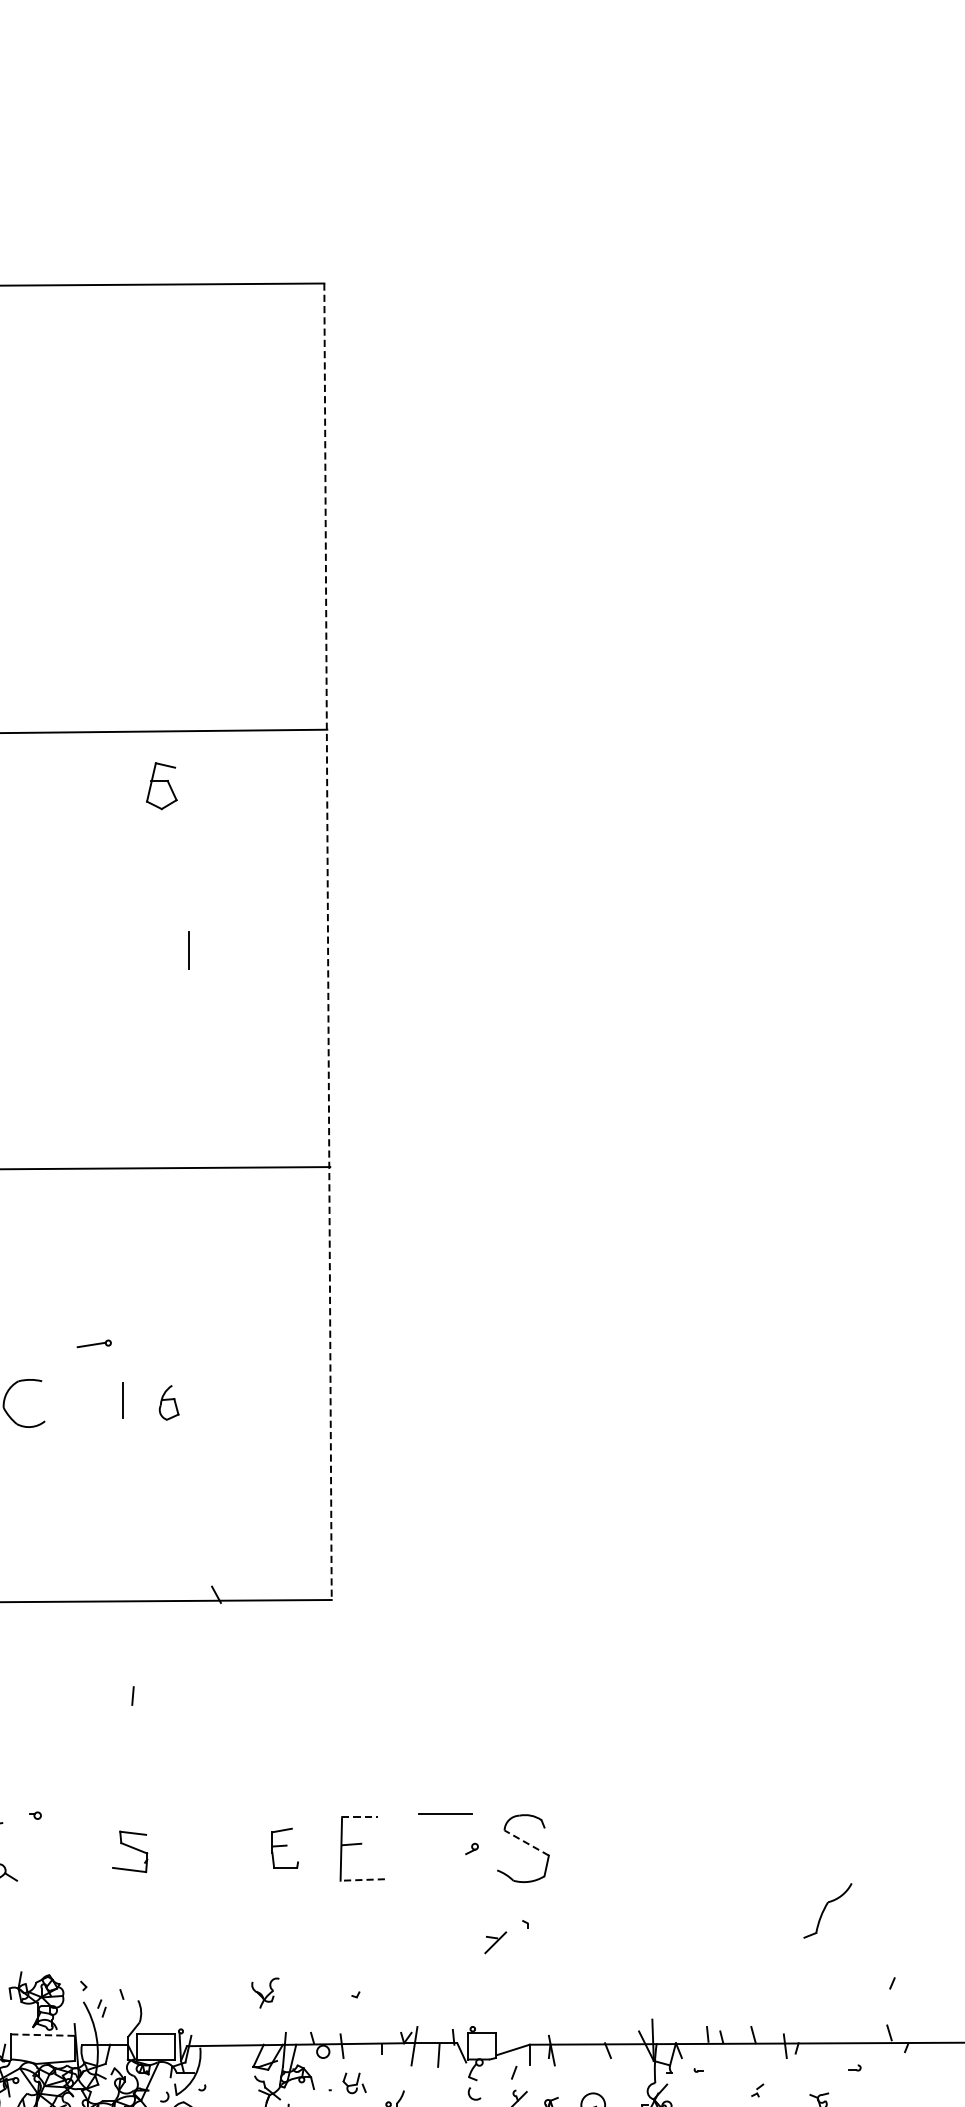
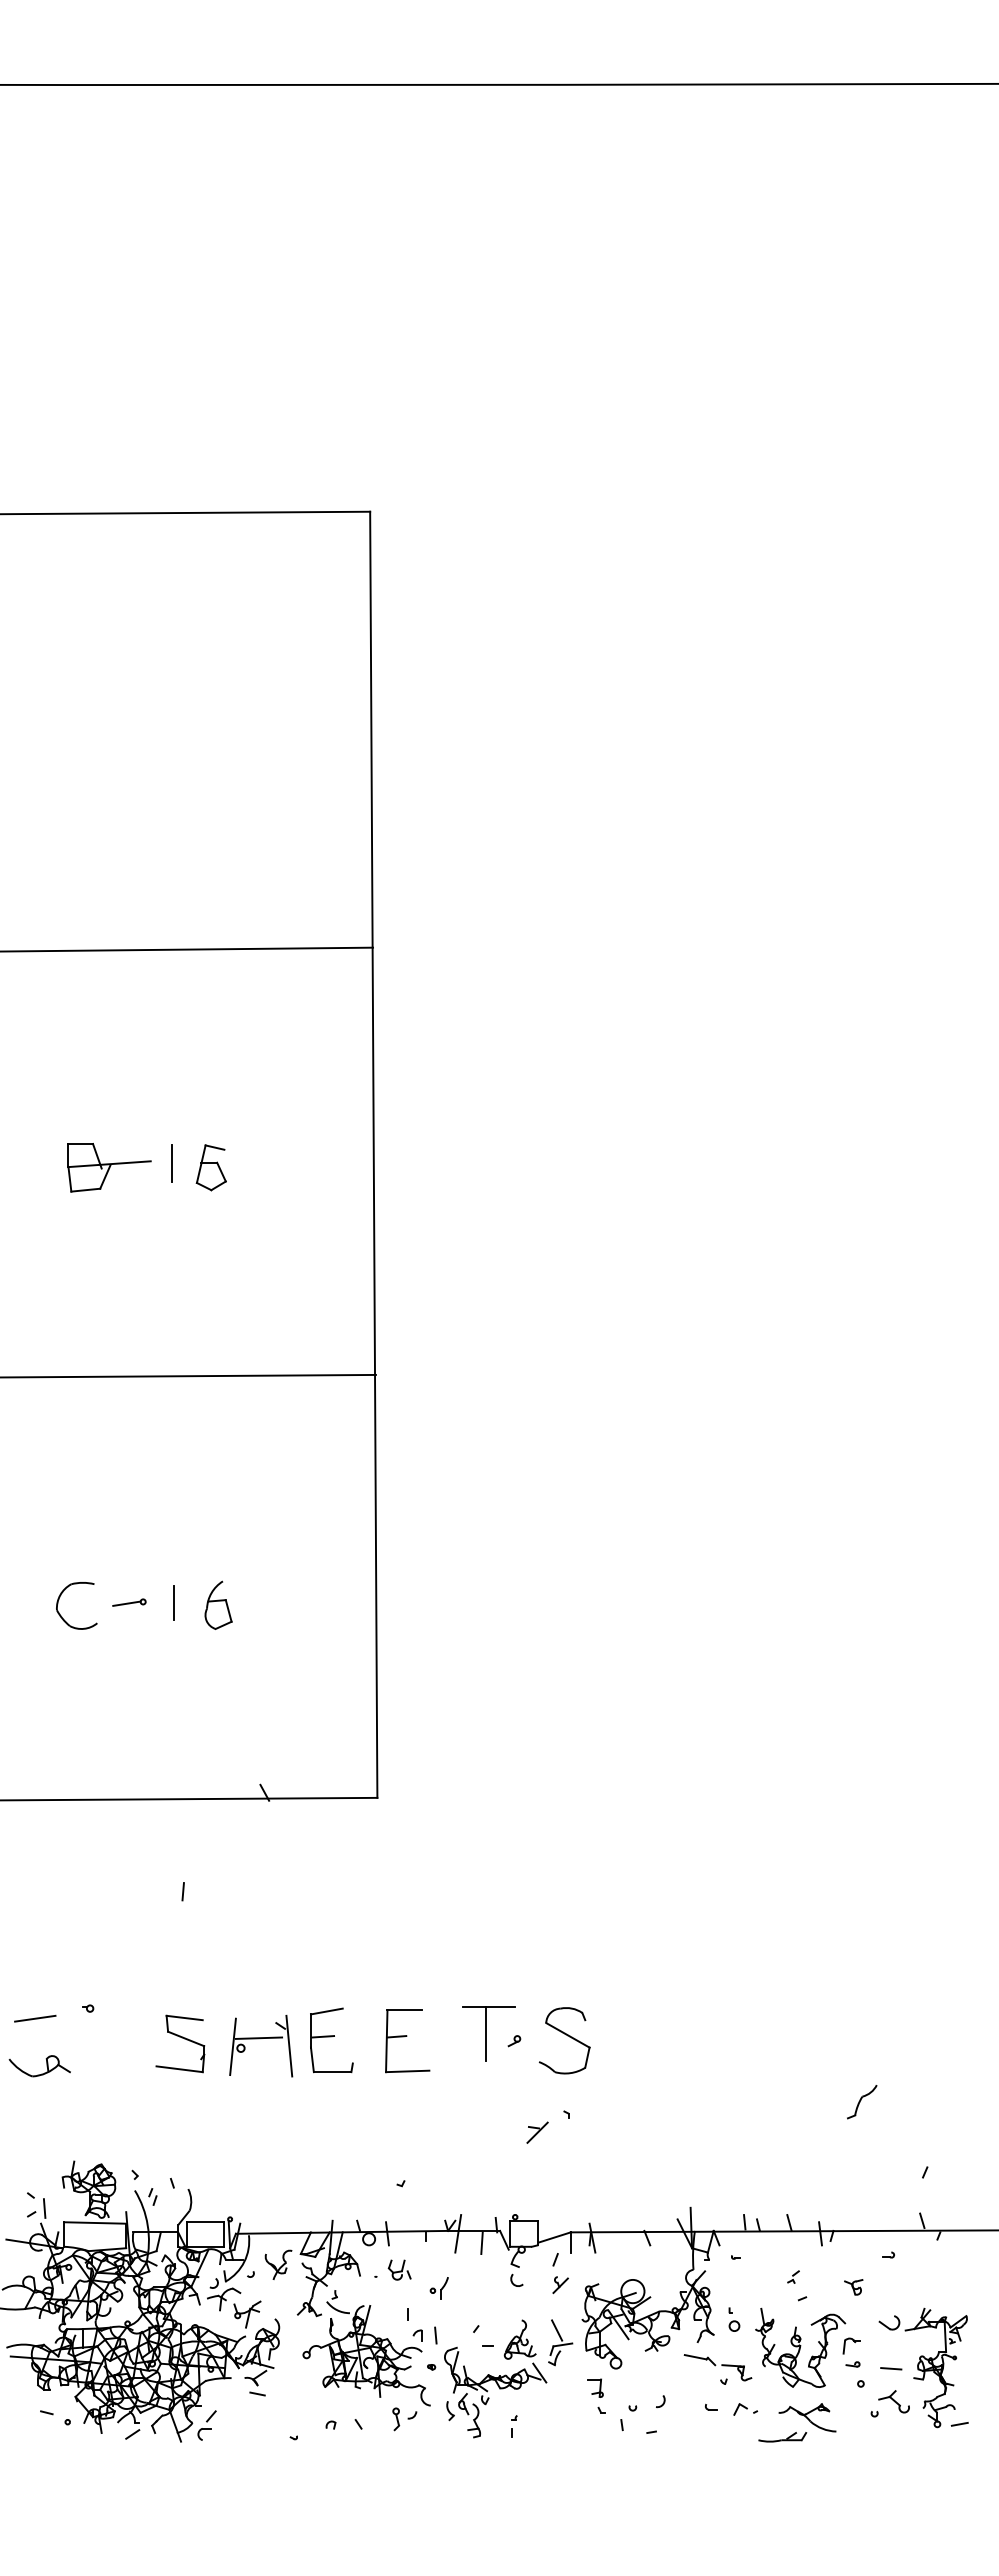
part: (160, 785) -> (210, 1167), moved
line: (327, 942) -> (373, 1155), dashed -> solid
line: (188, 950) -> (171, 1163), moved
part: (57, 954) -> (109, 1167), added
part: (94, 1343) -> (129, 1602), moved
part: (169, 1402) -> (218, 1604), size x1.43
line: (360, 1817) -> (405, 2010), dashed -> solid
line: (442, 1841) -> (485, 2033), added
line: (526, 1843) -> (567, 2035), dashed -> solid
part: (212, 1847) -> (260, 2039), added
part: (284, 1848) -> (331, 2040), size x1.67
part: (130, 1851) -> (180, 2043), size x1.43
line: (362, 1880) -> (407, 2071), dashed -> solid
part: (828, 1911) -> (862, 2102), size x0.62
part: (265, 1992) -> (278, 2264), moved
line: (42, 2034) -> (94, 2222), dashed -> solid

